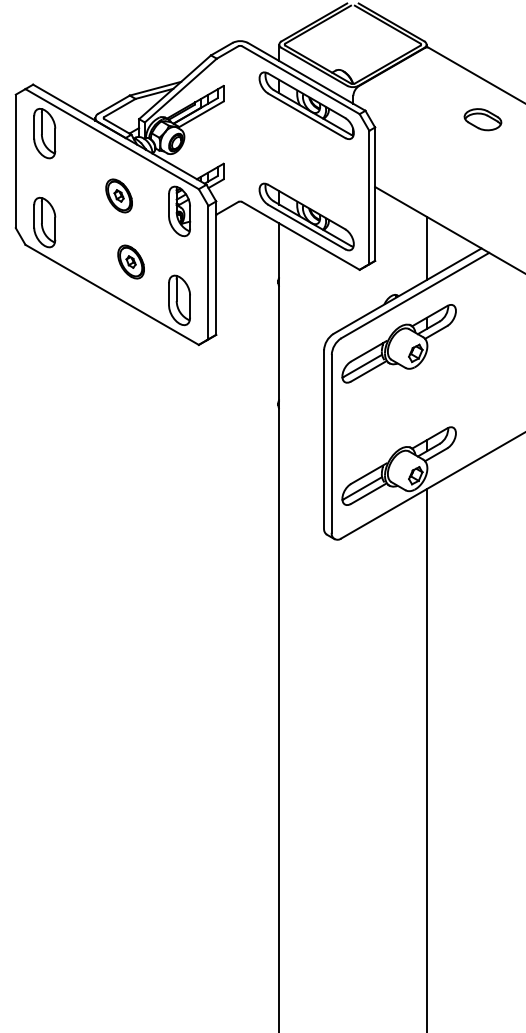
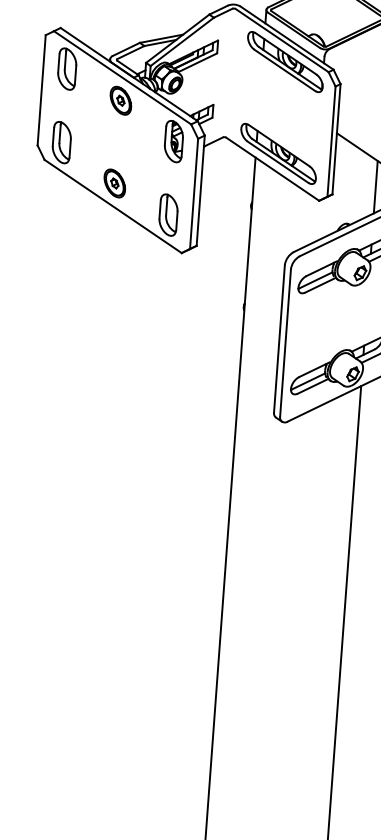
part: (118, 195) -> (120, 100), moved
part: (130, 261) -> (114, 182), moved

